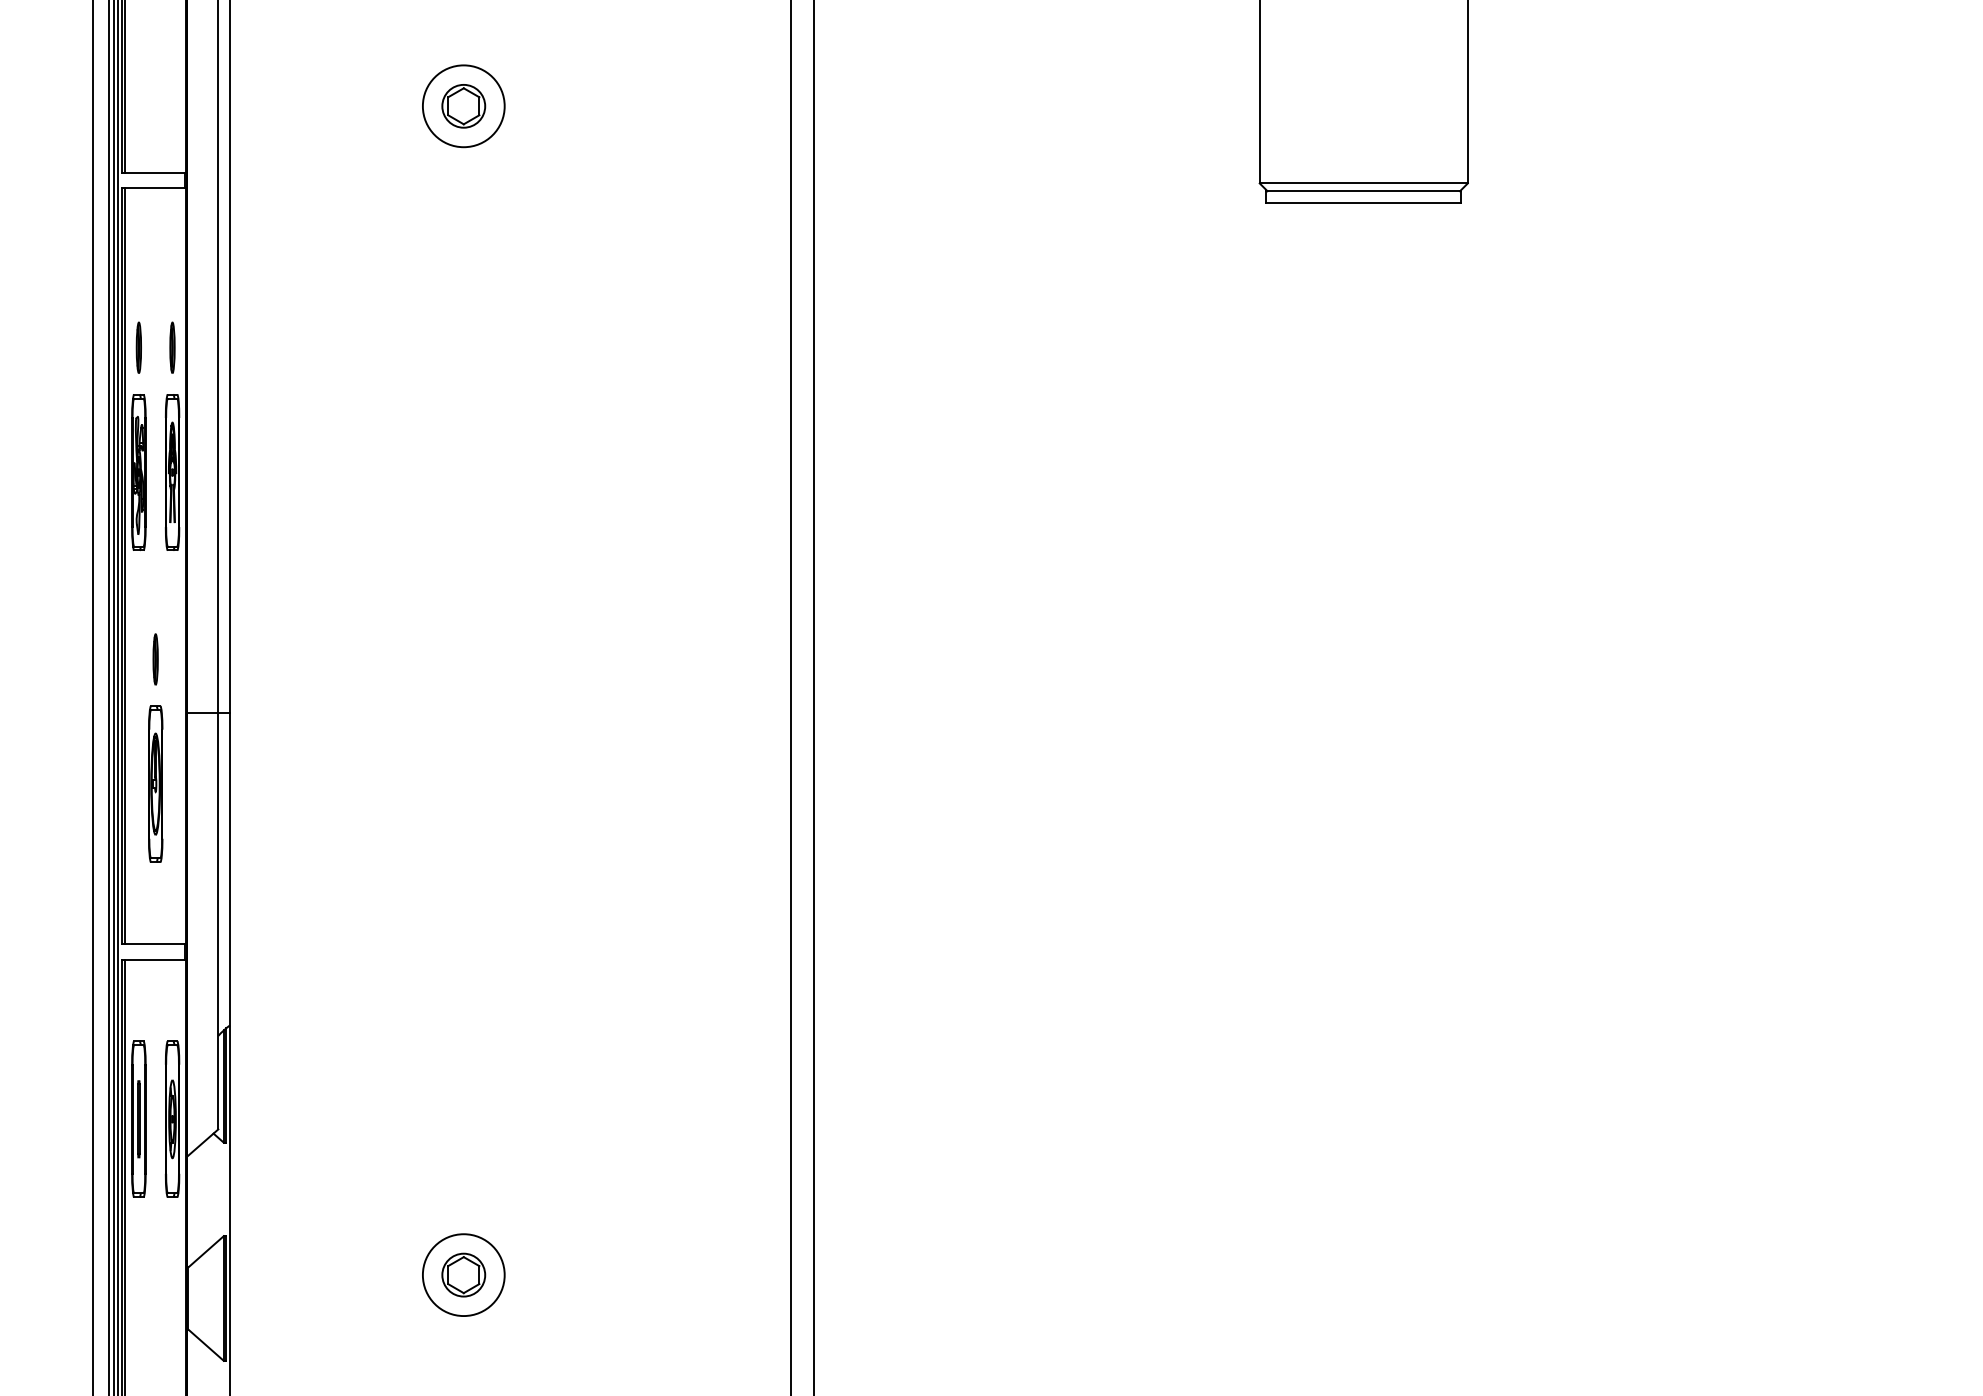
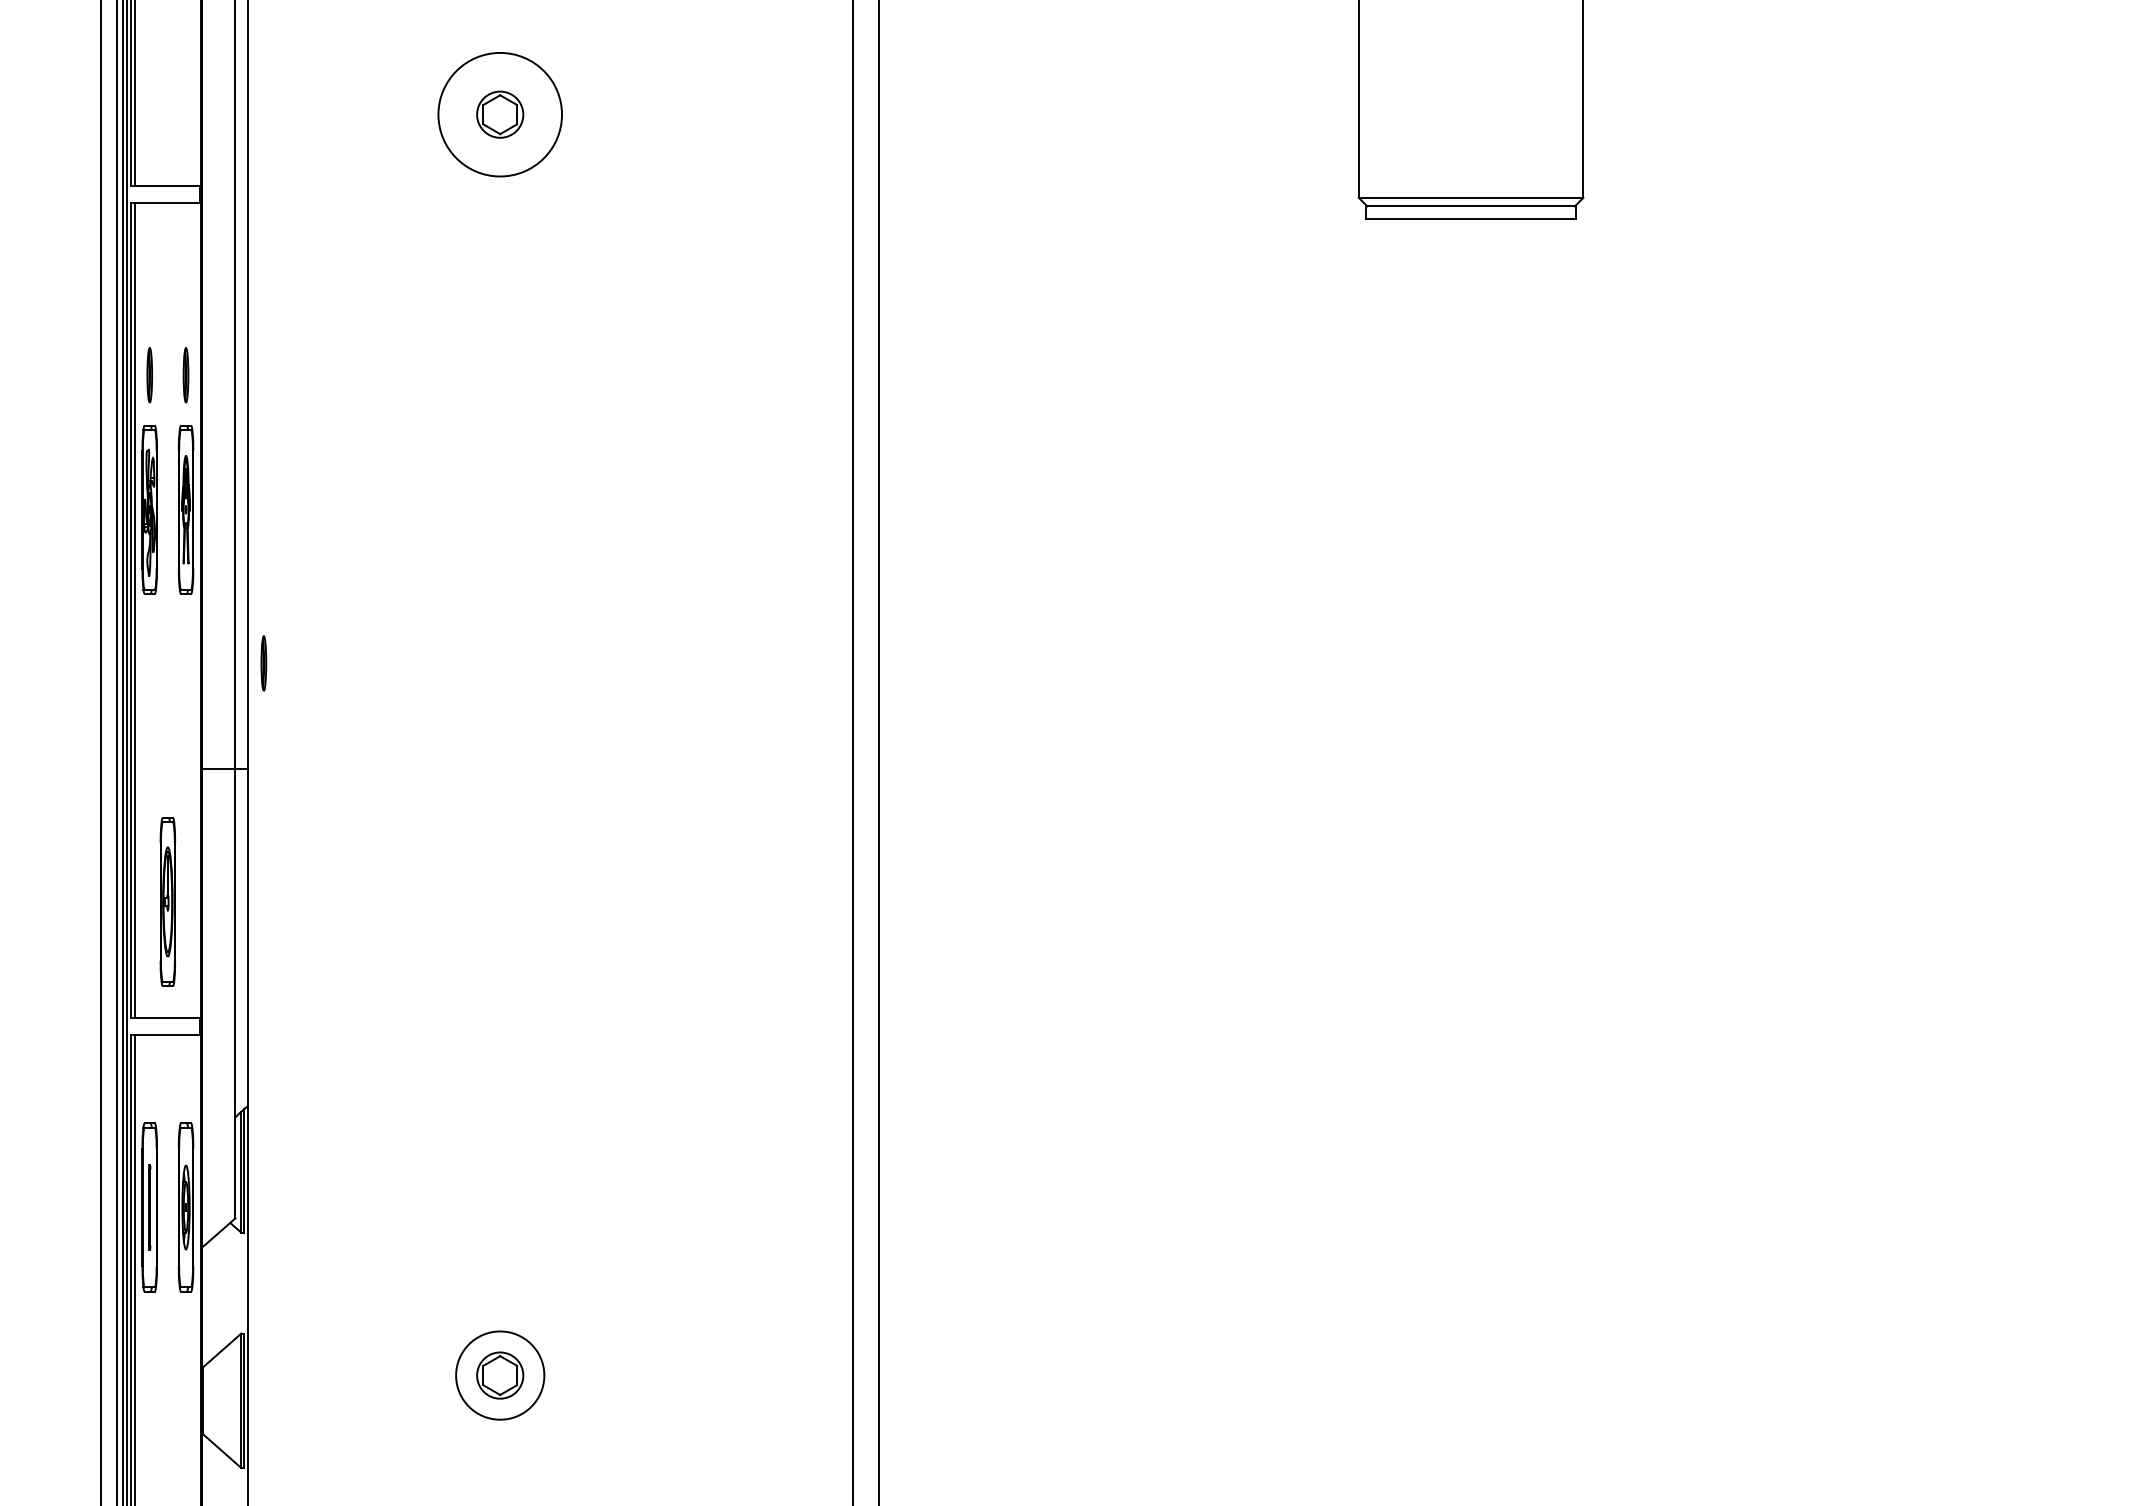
circle: (464, 106) -> (500, 114), size x1.4
part: (155, 659) -> (263, 663), moved
part: (155, 783) -> (167, 901), moved

